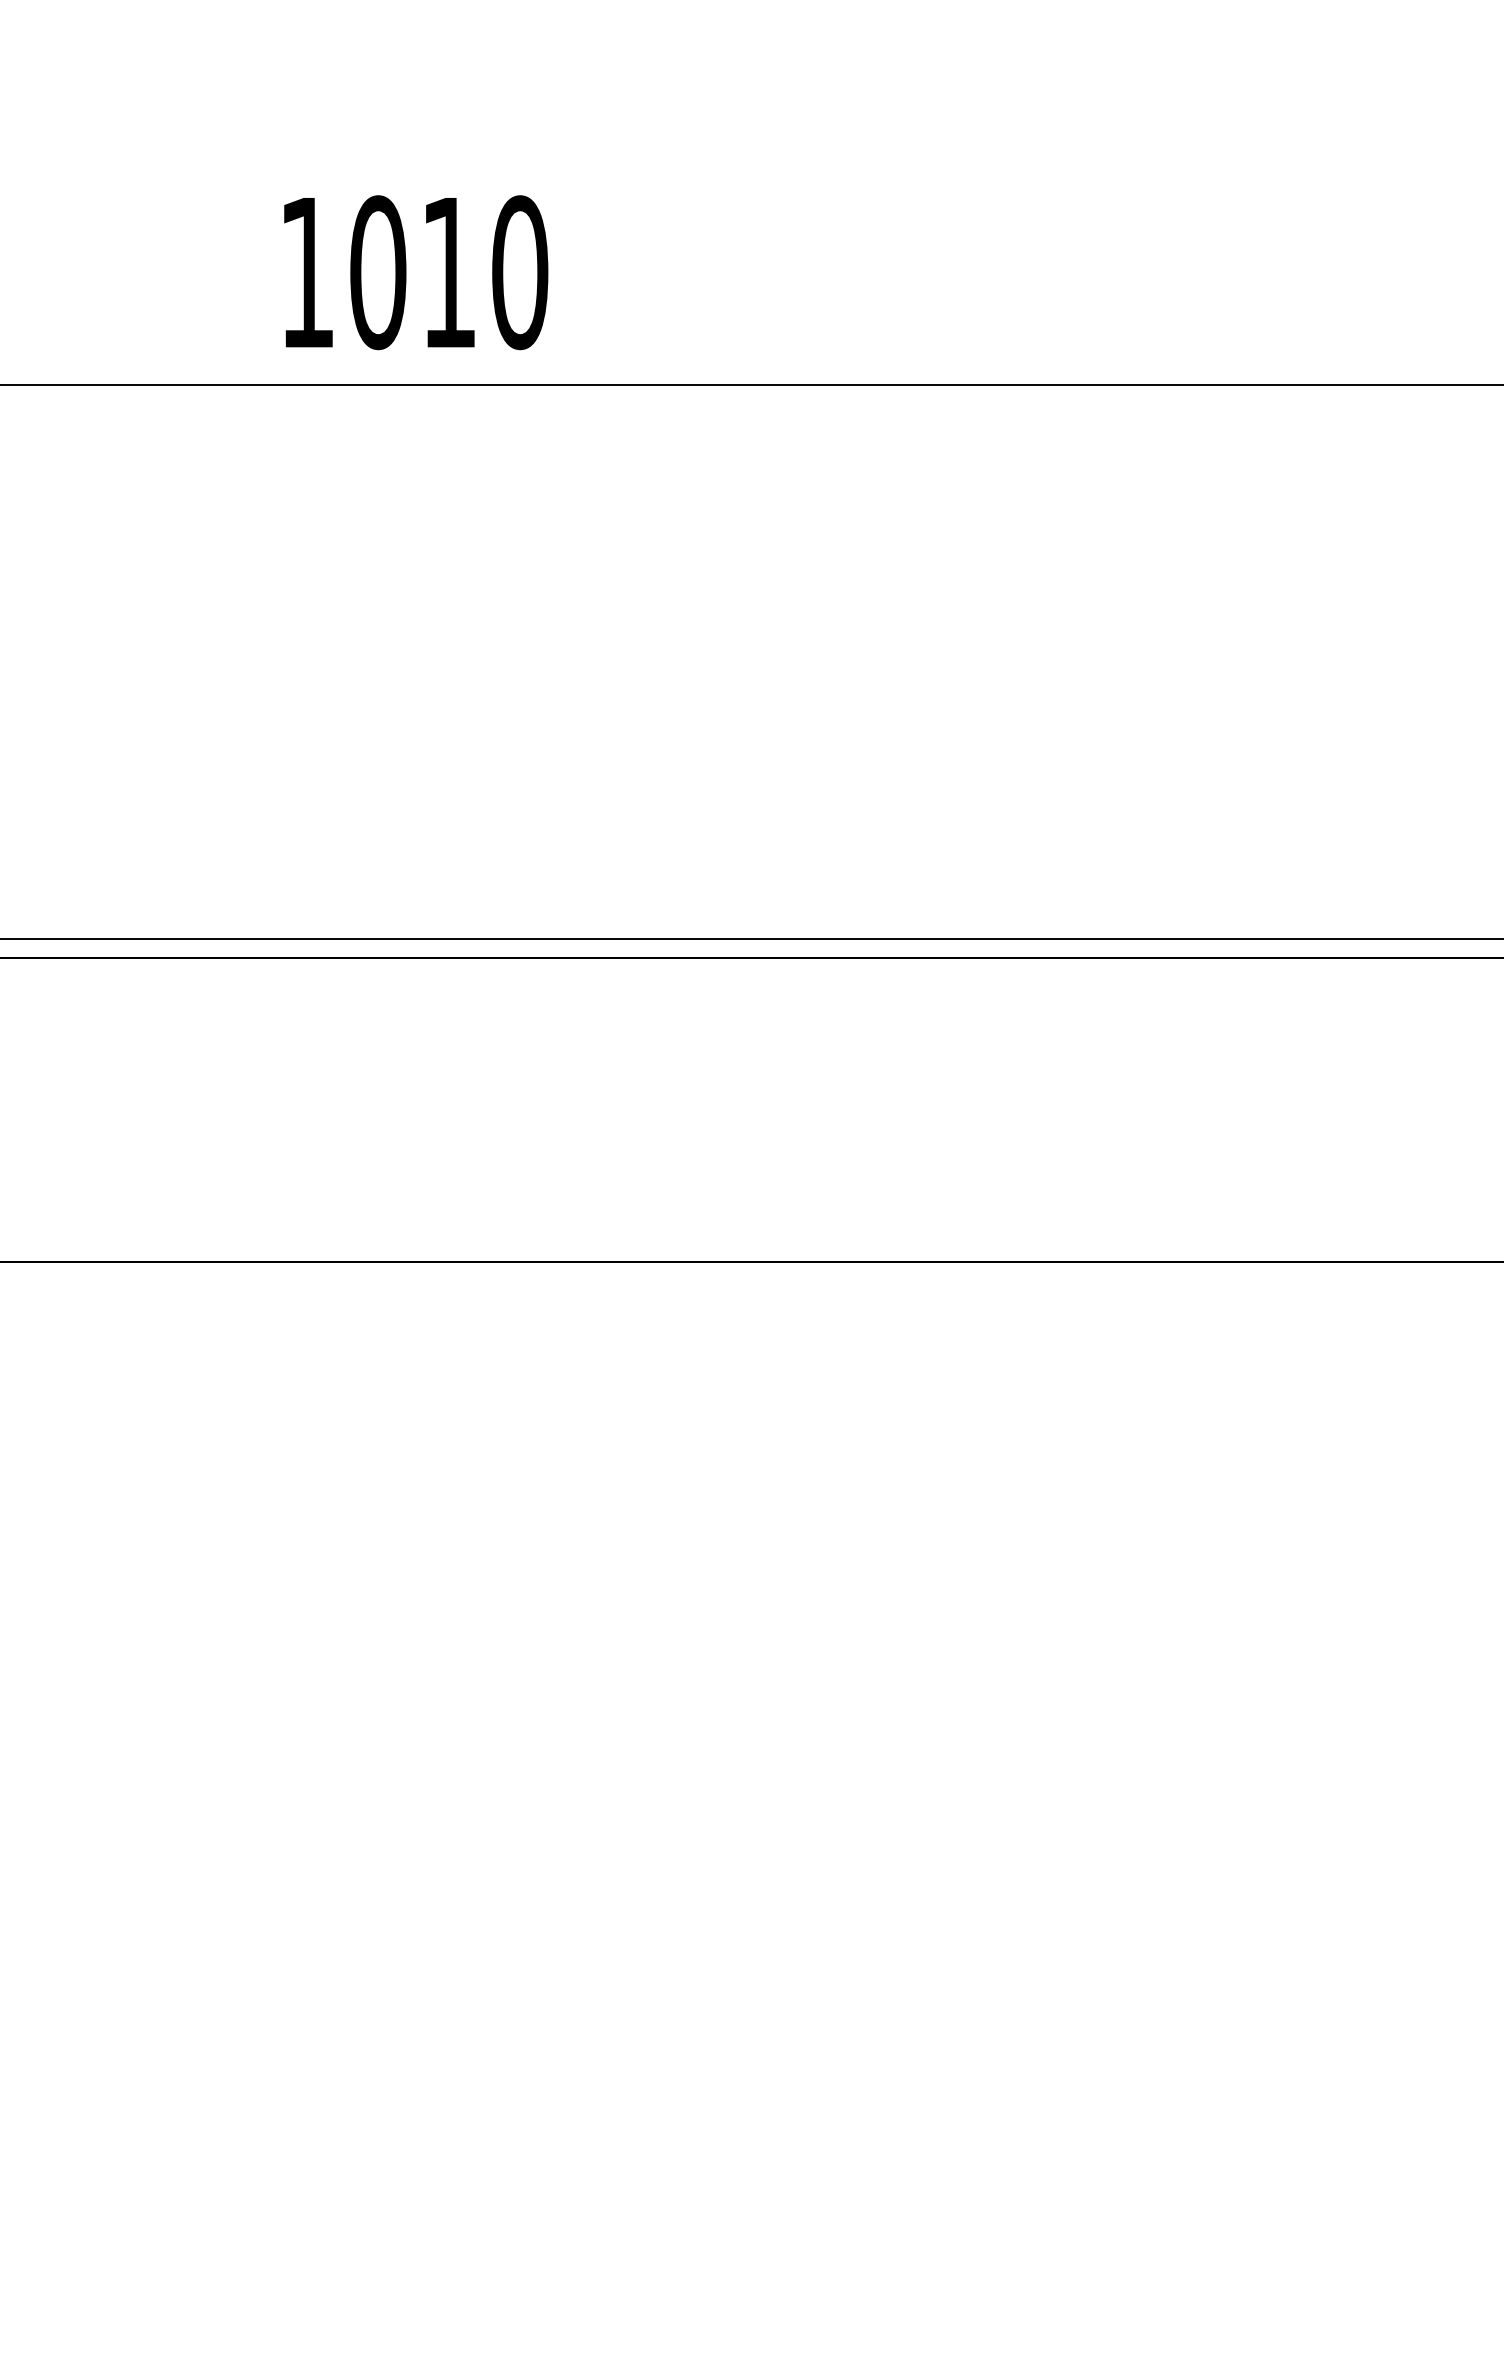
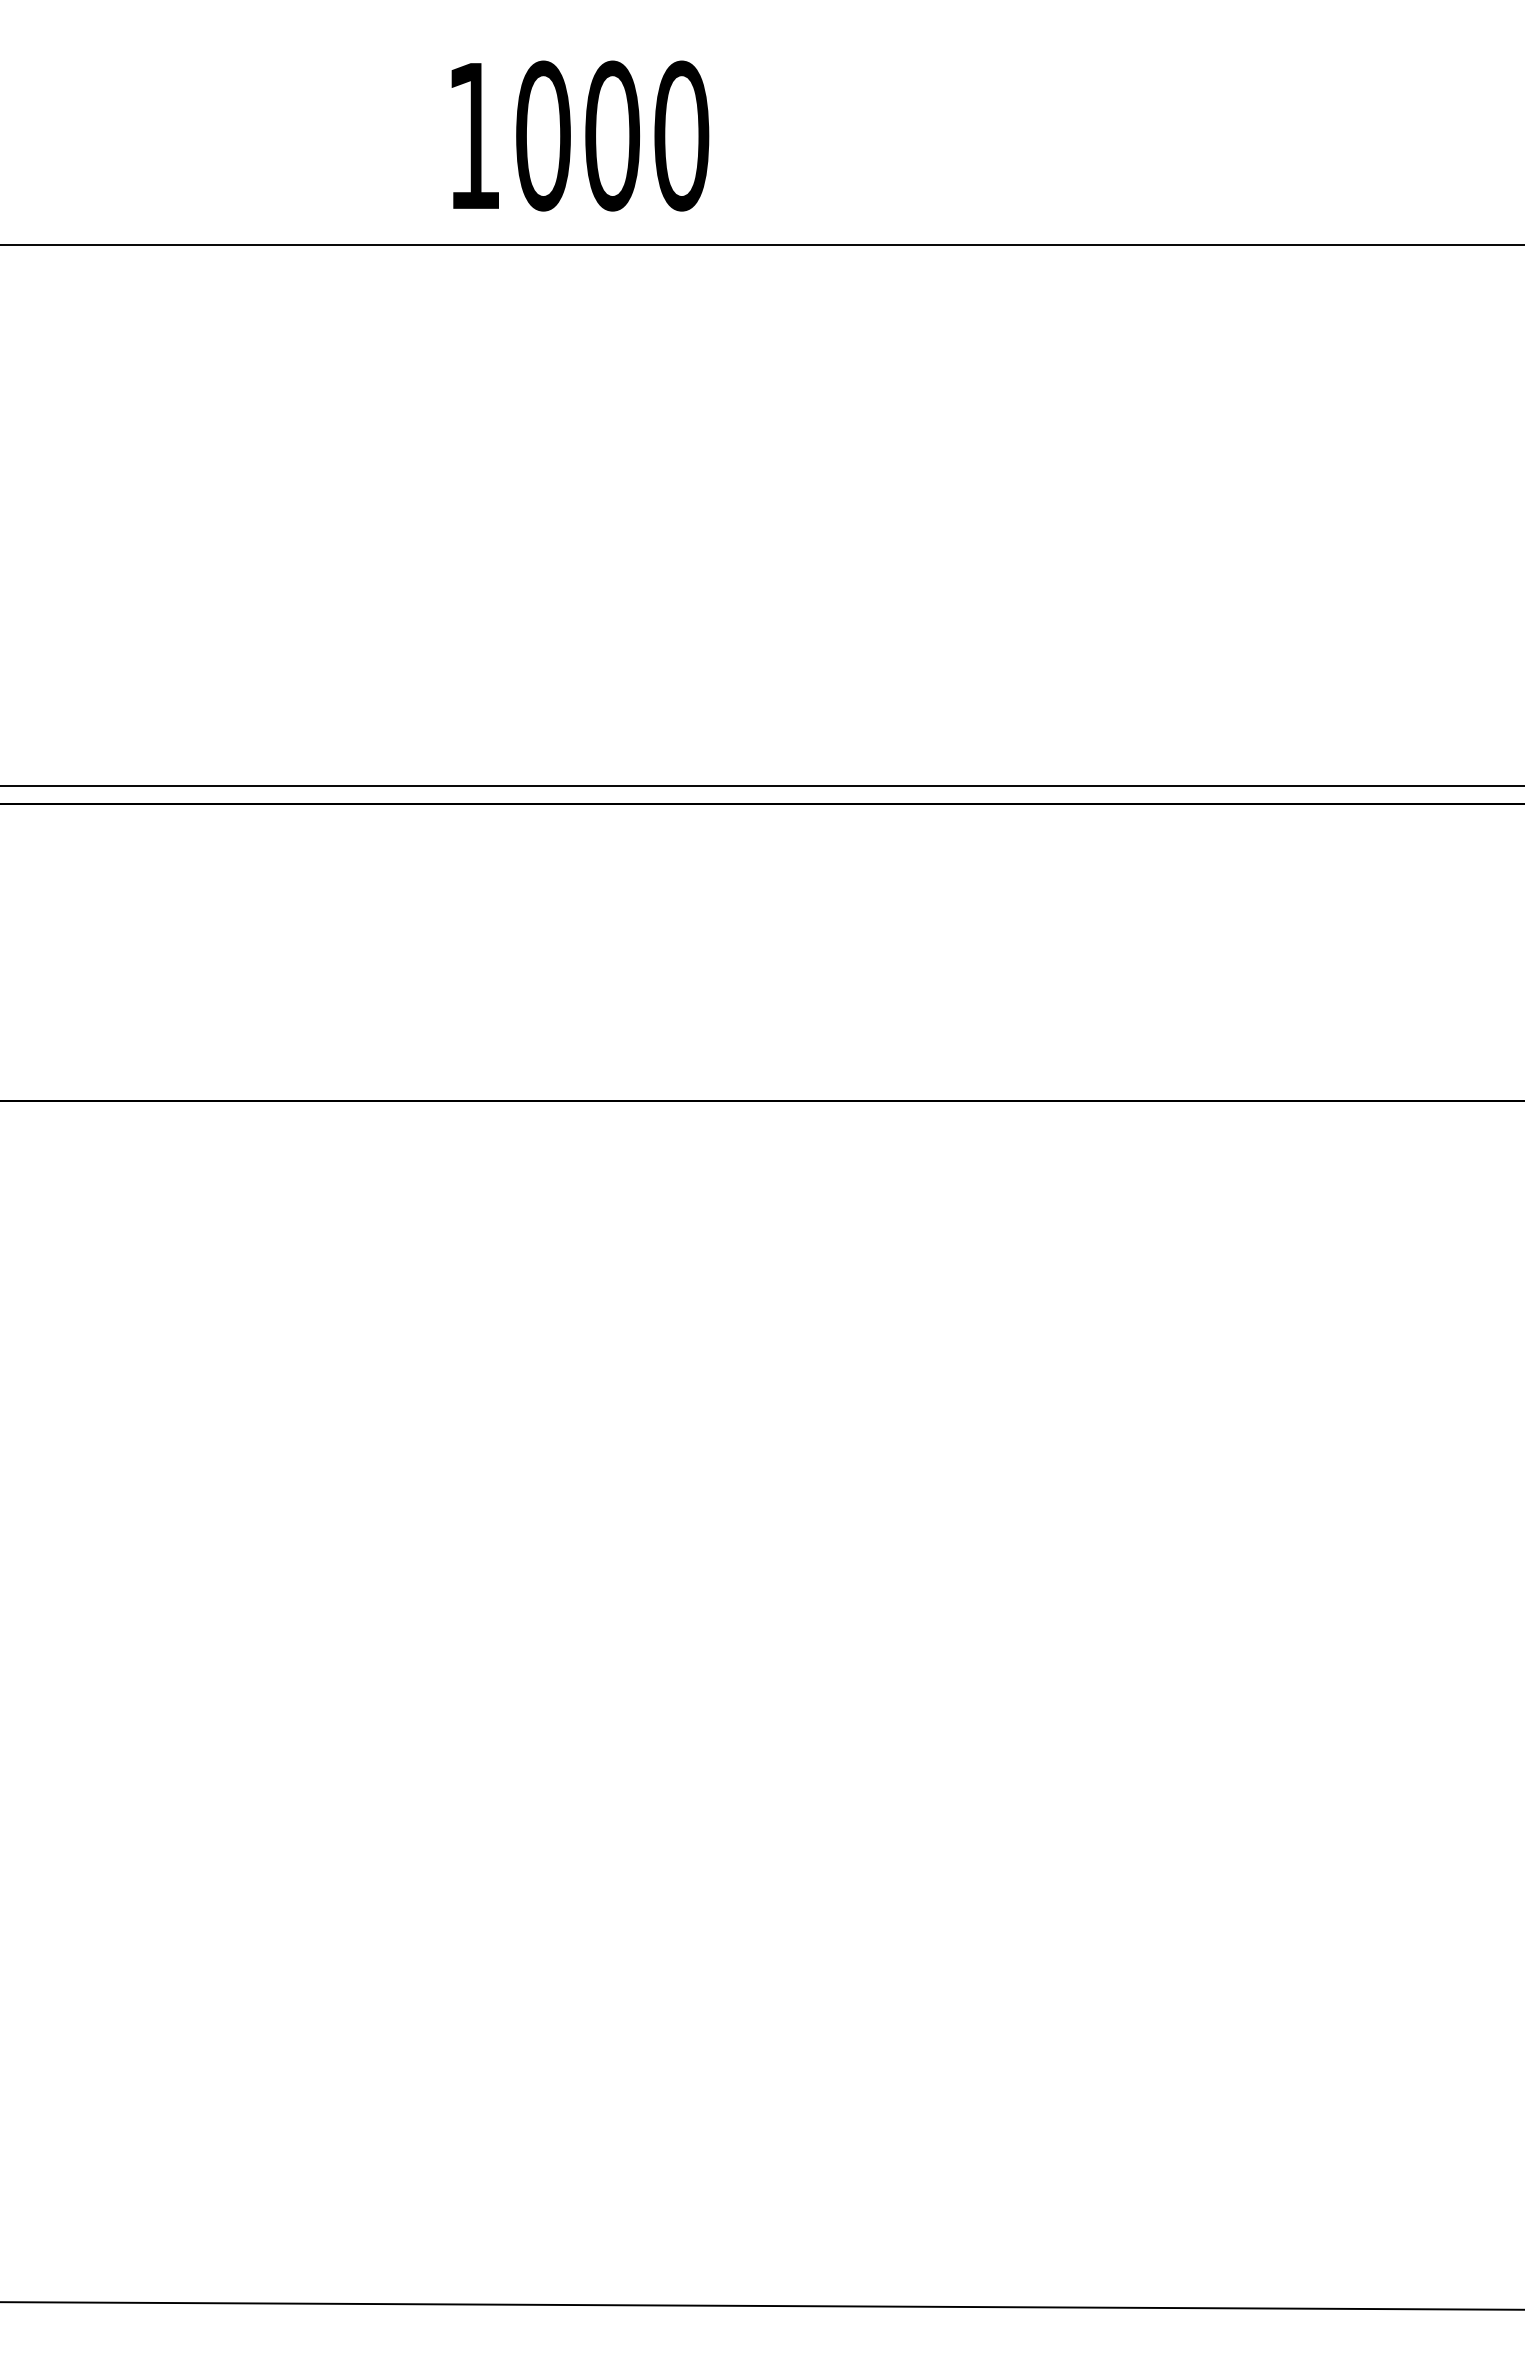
text: (449, 272) -> (612, 135), 1010 -> 1000

